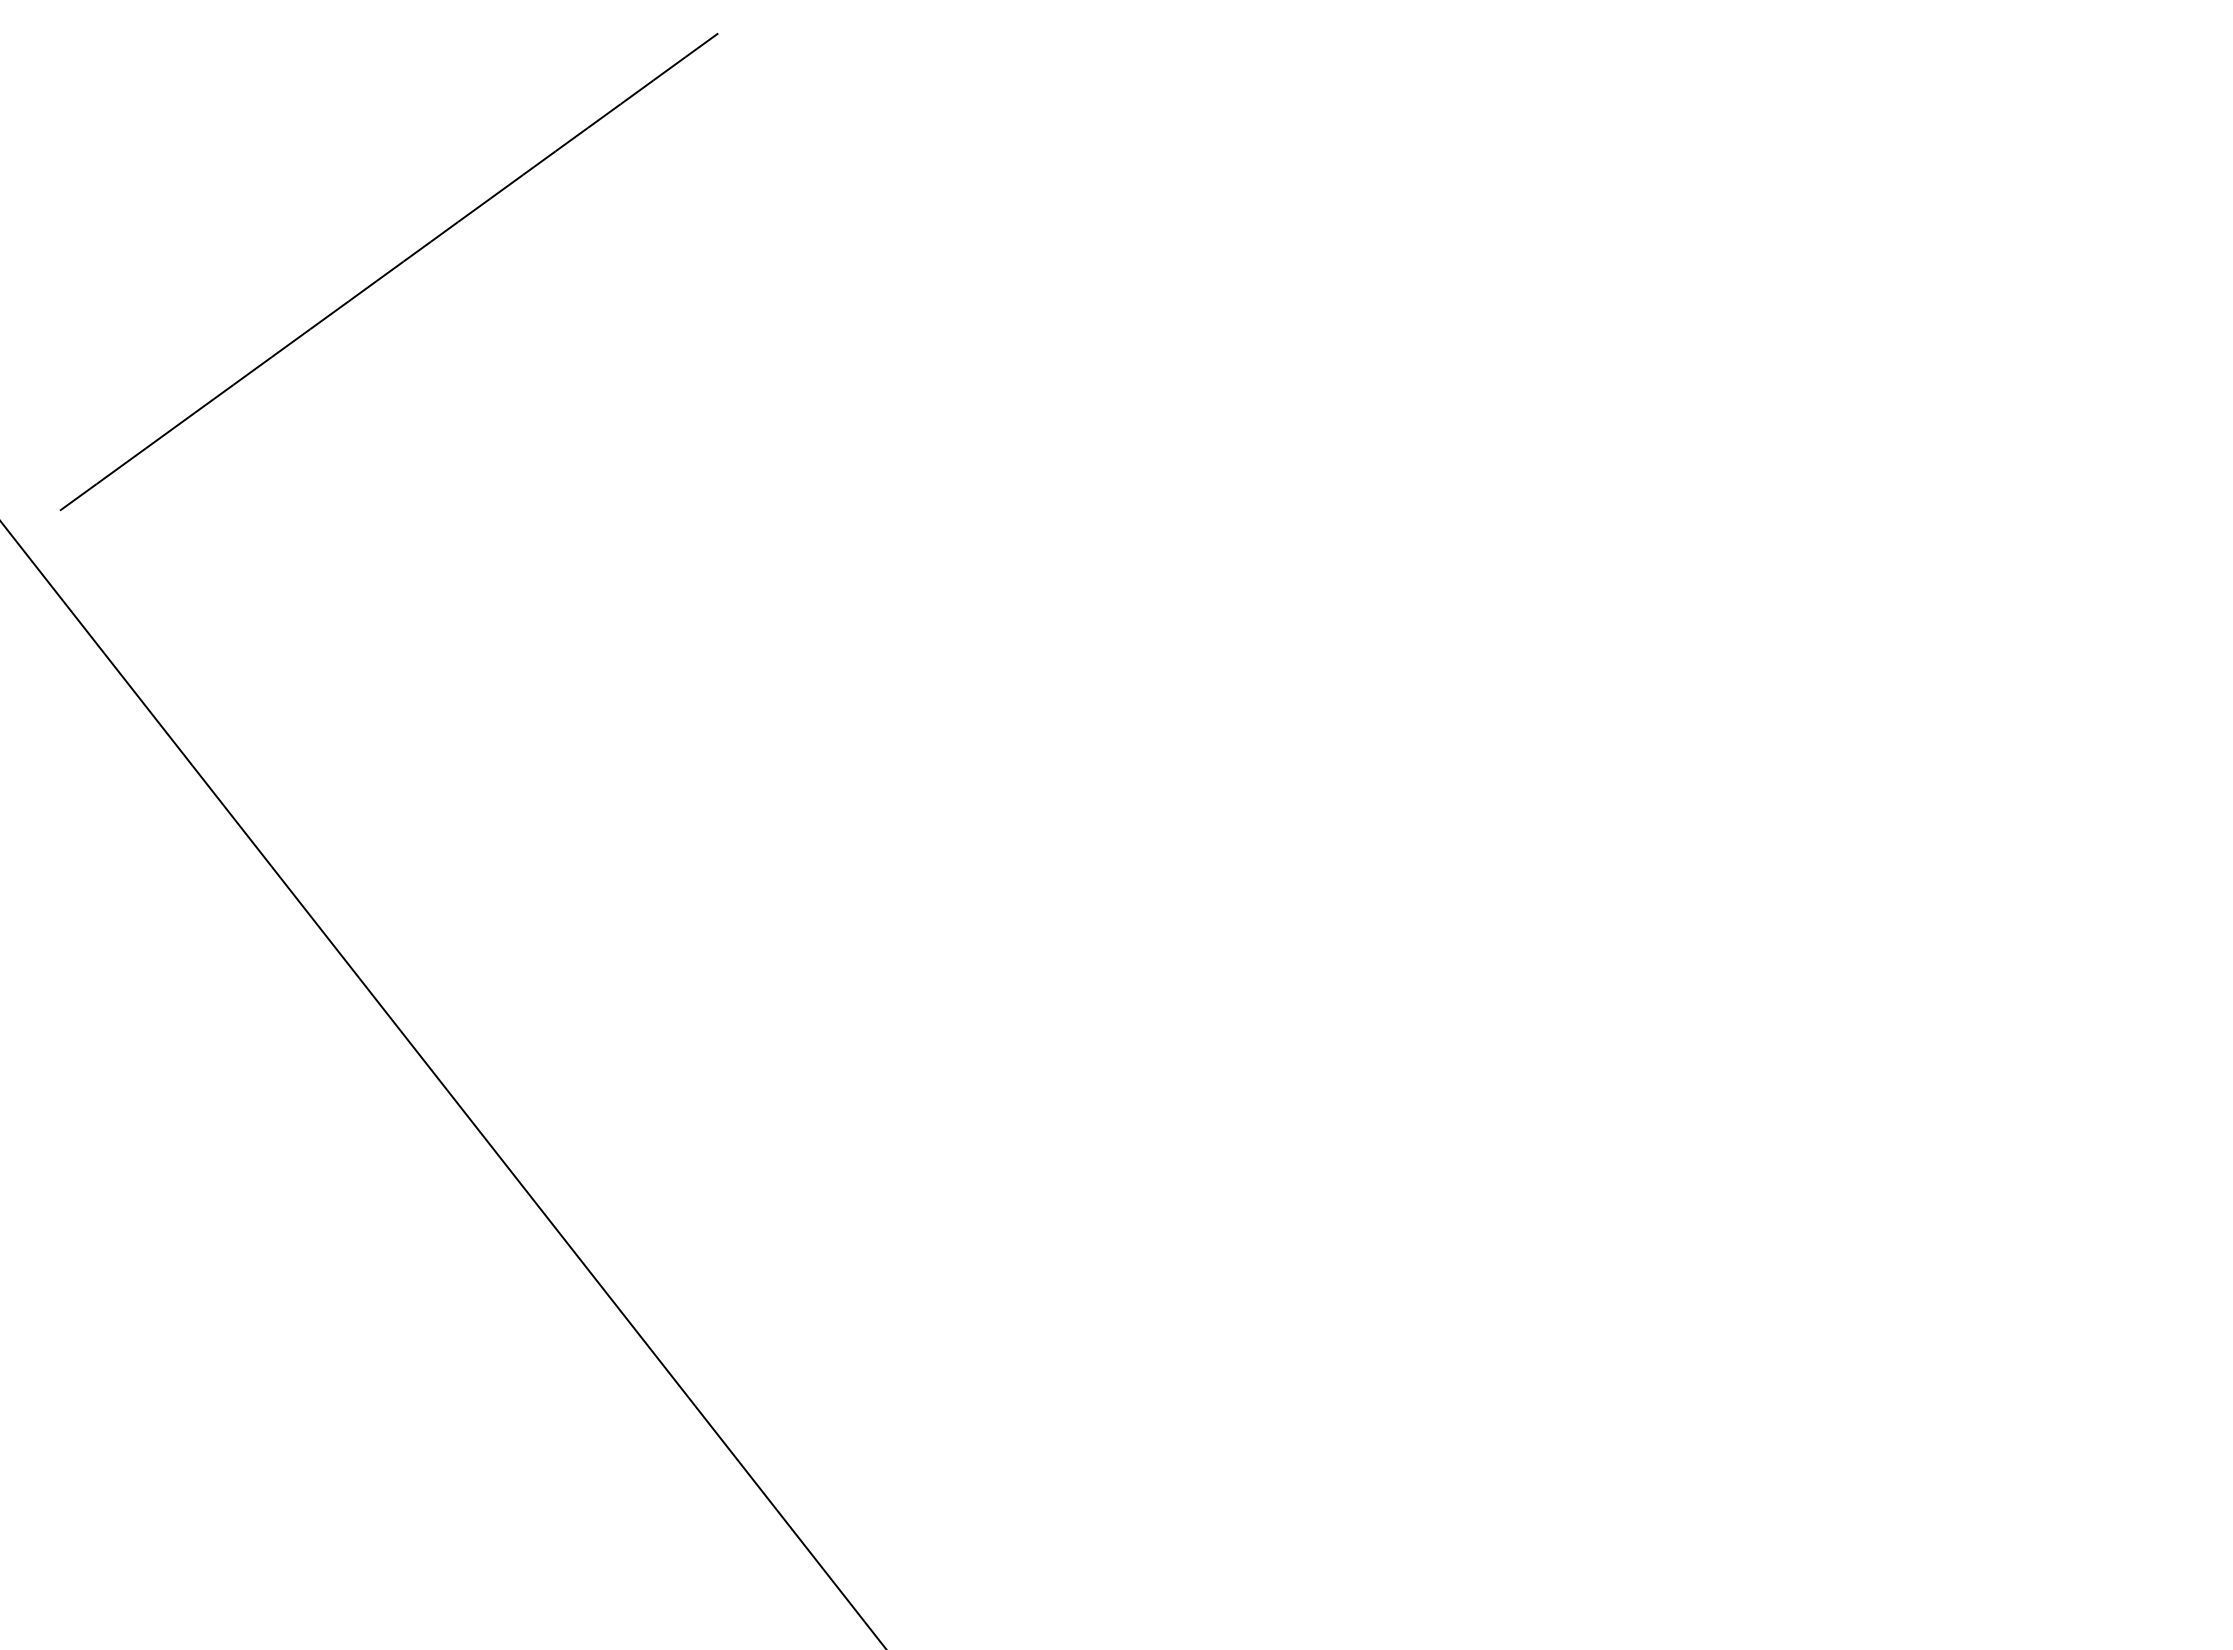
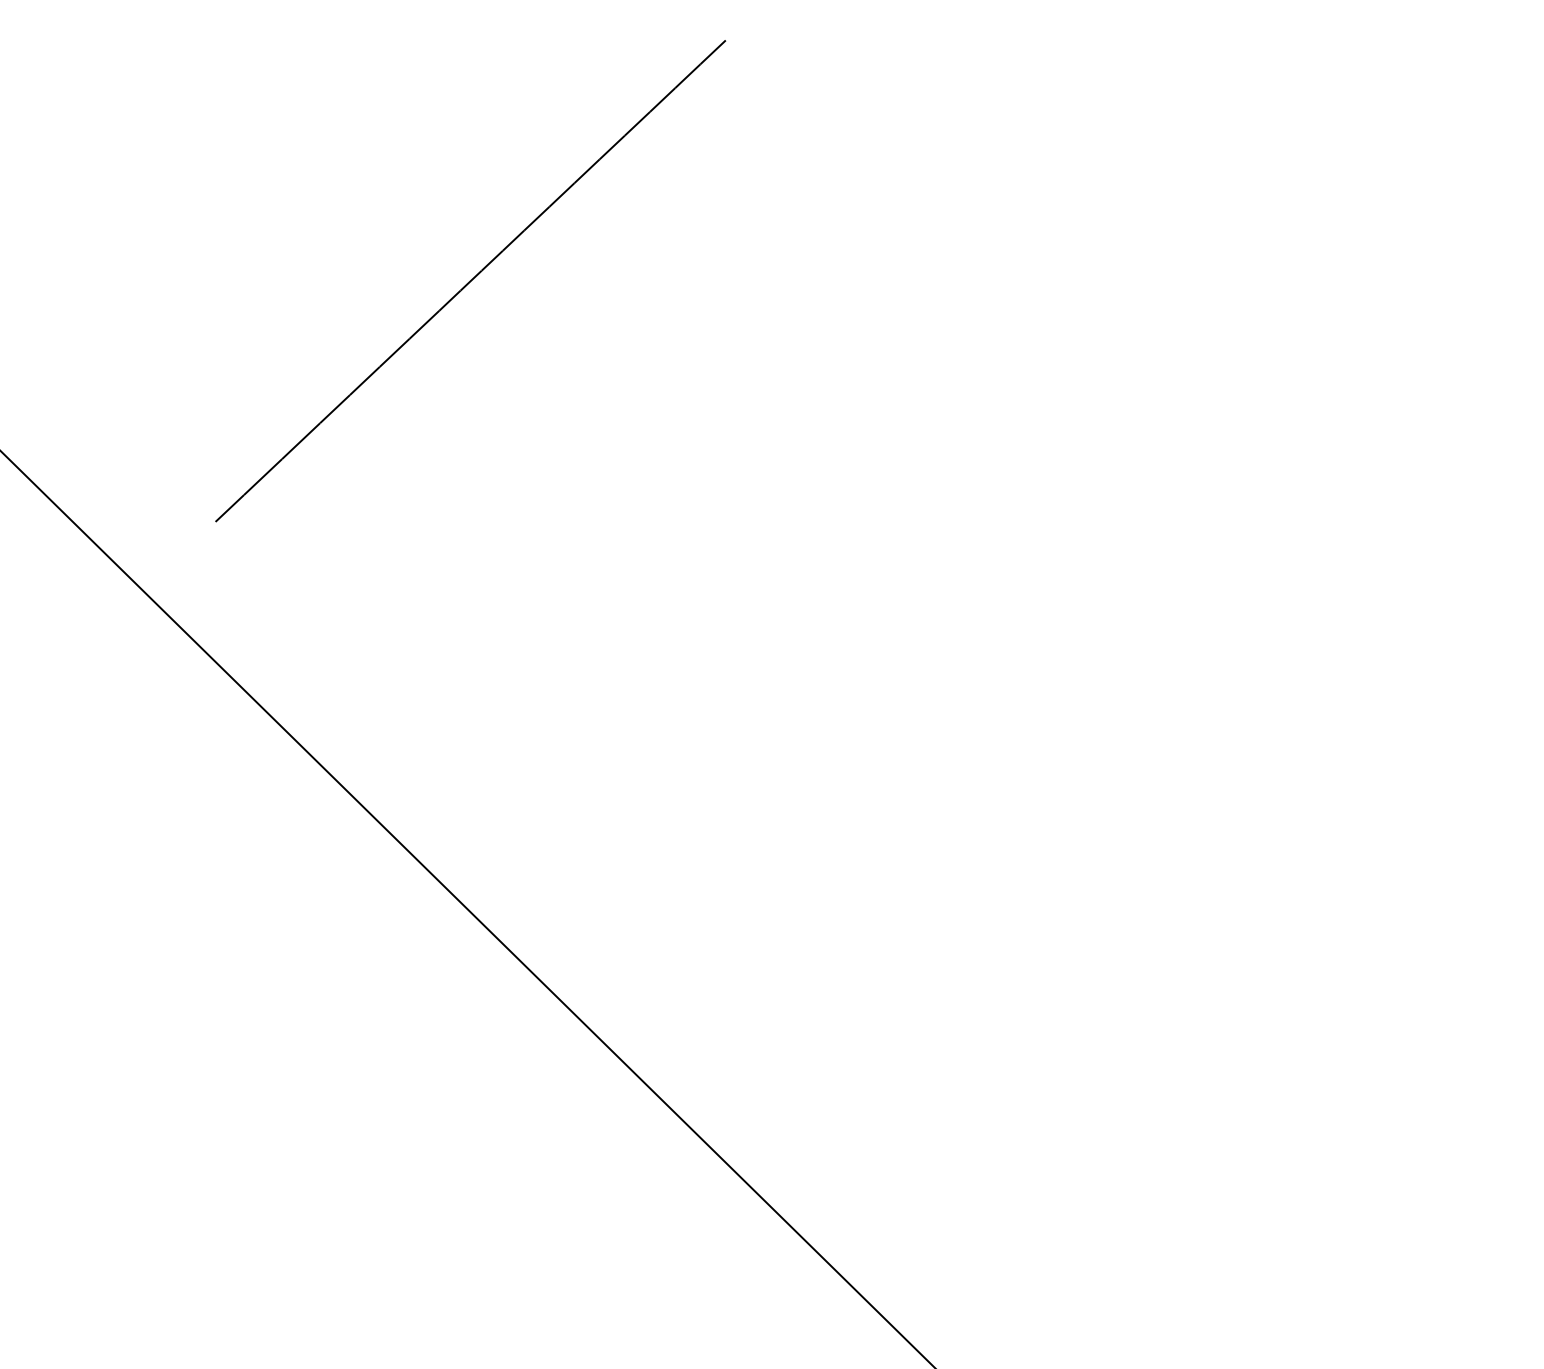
line: (388, 272) -> (470, 281), moved

